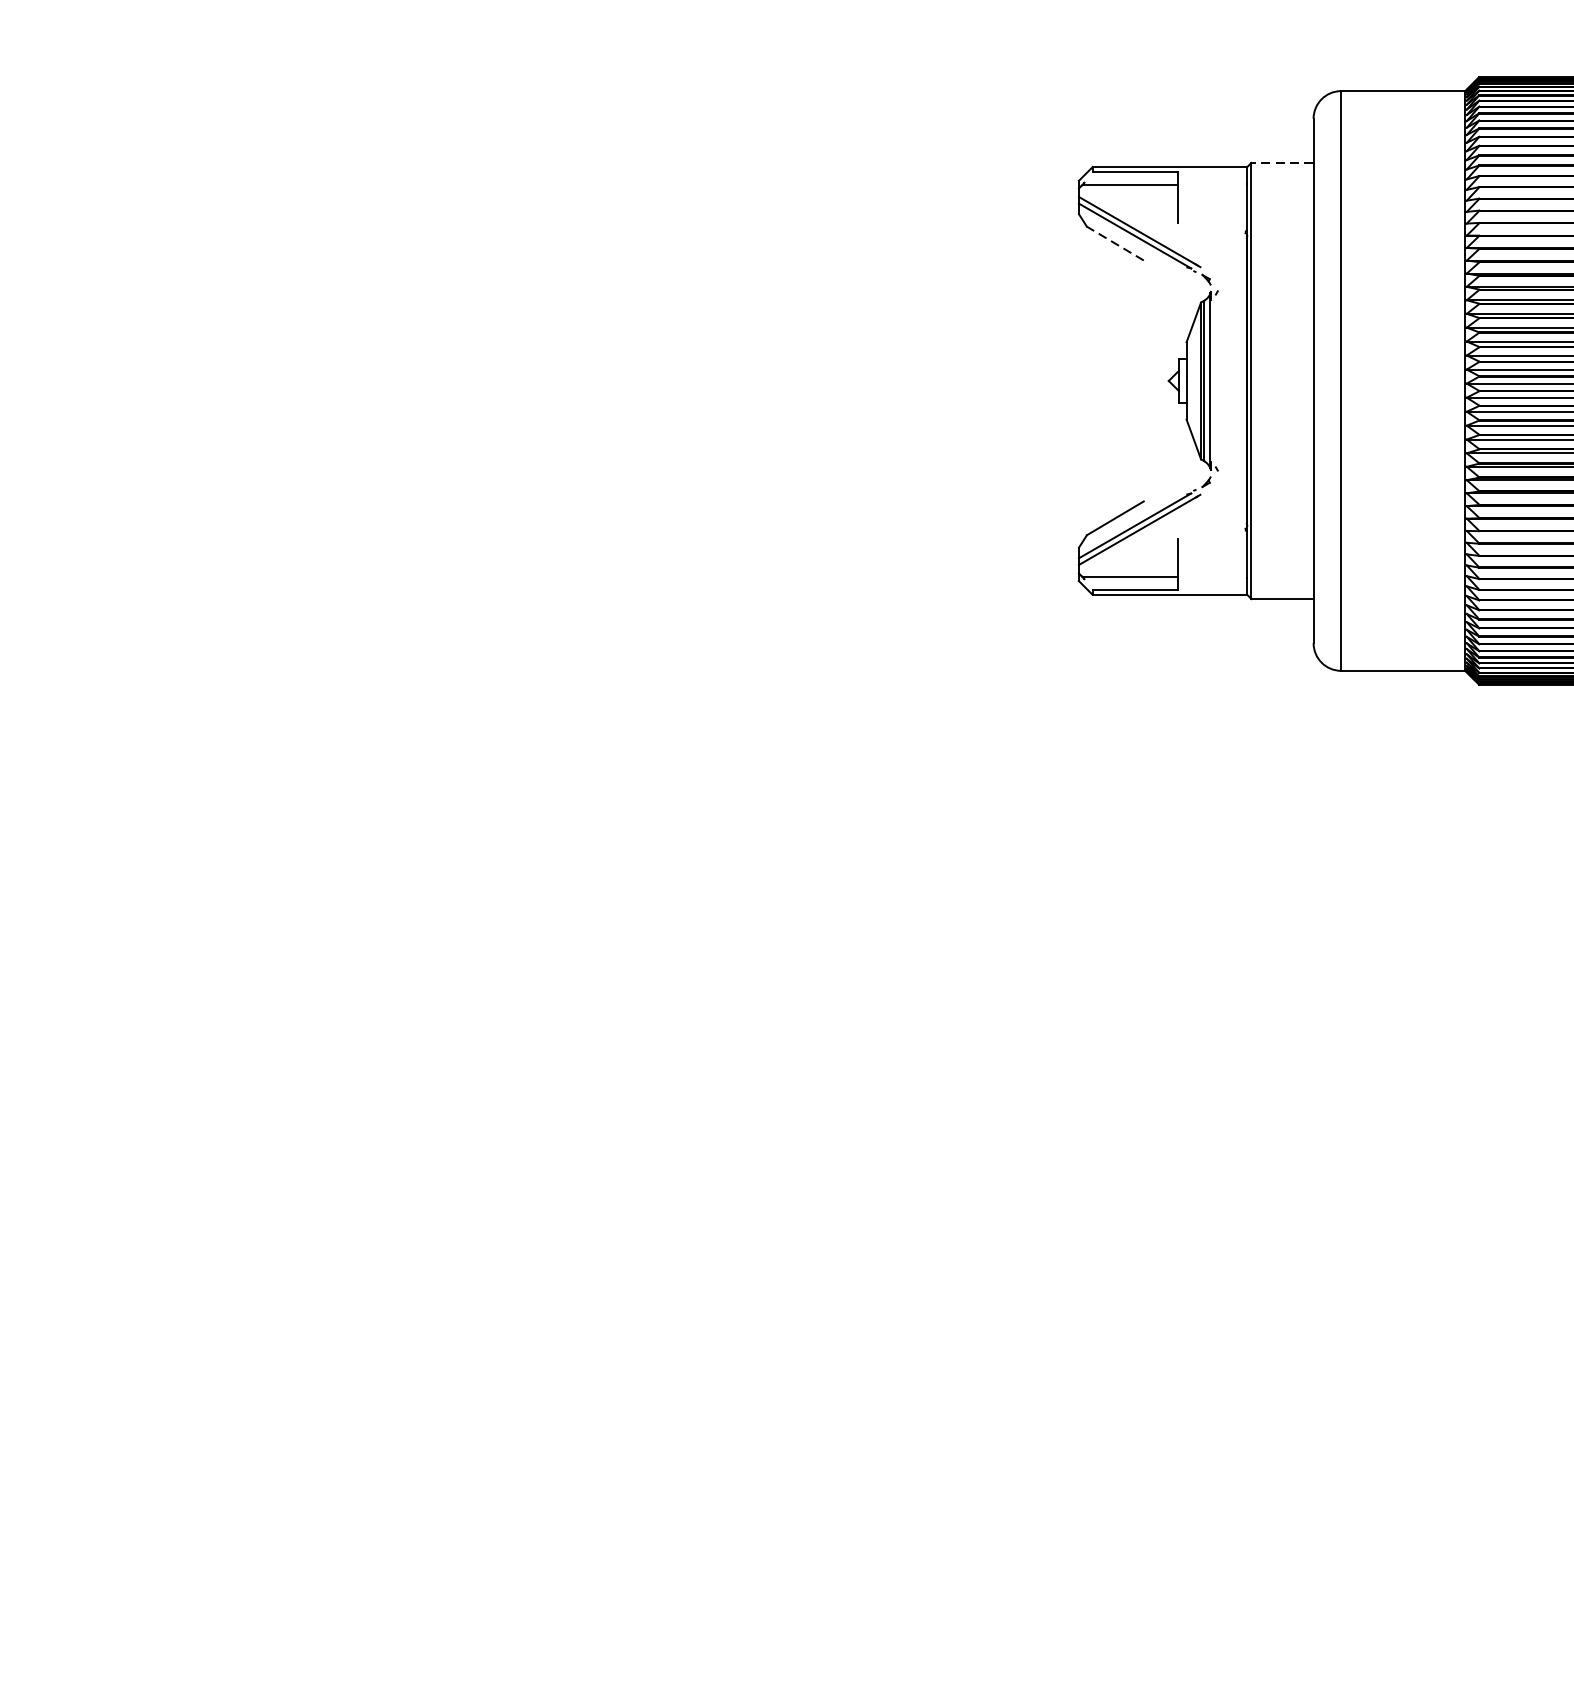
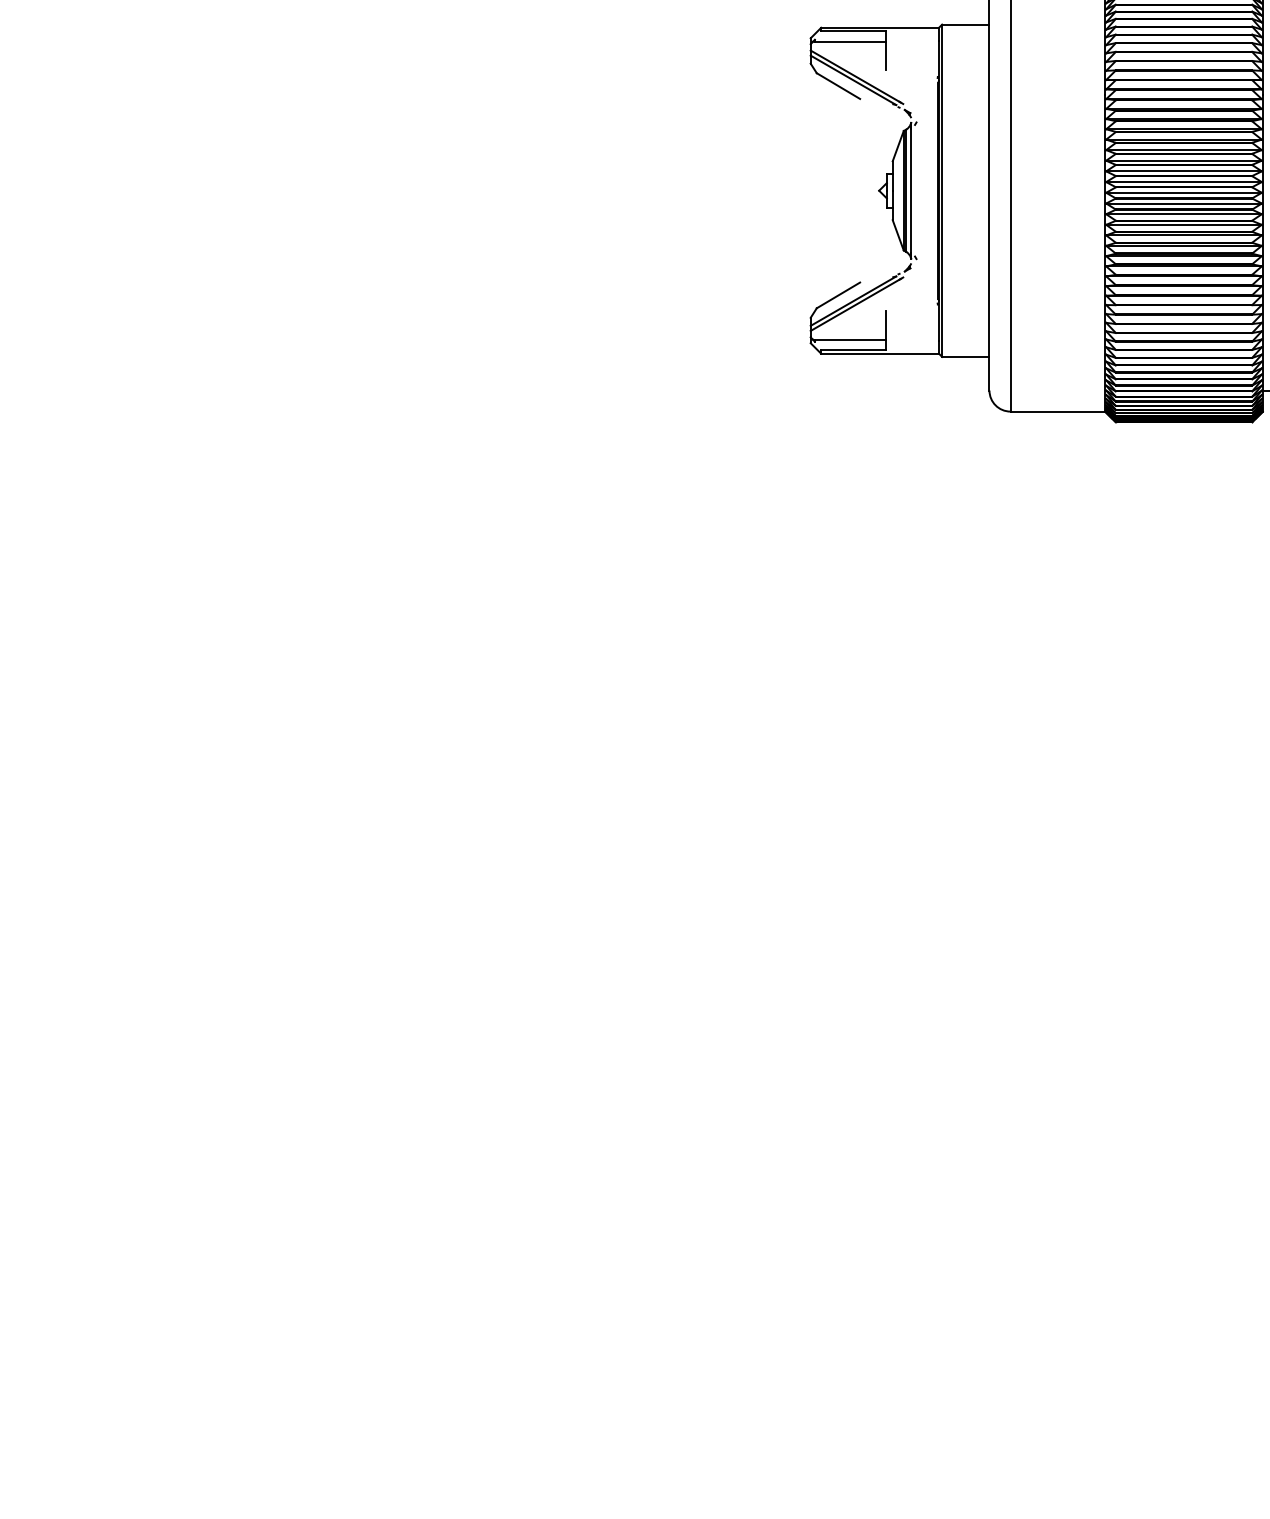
line: (1282, 162) -> (965, 24), dashed -> solid
line: (1115, 242) -> (838, 85), dashed -> solid

